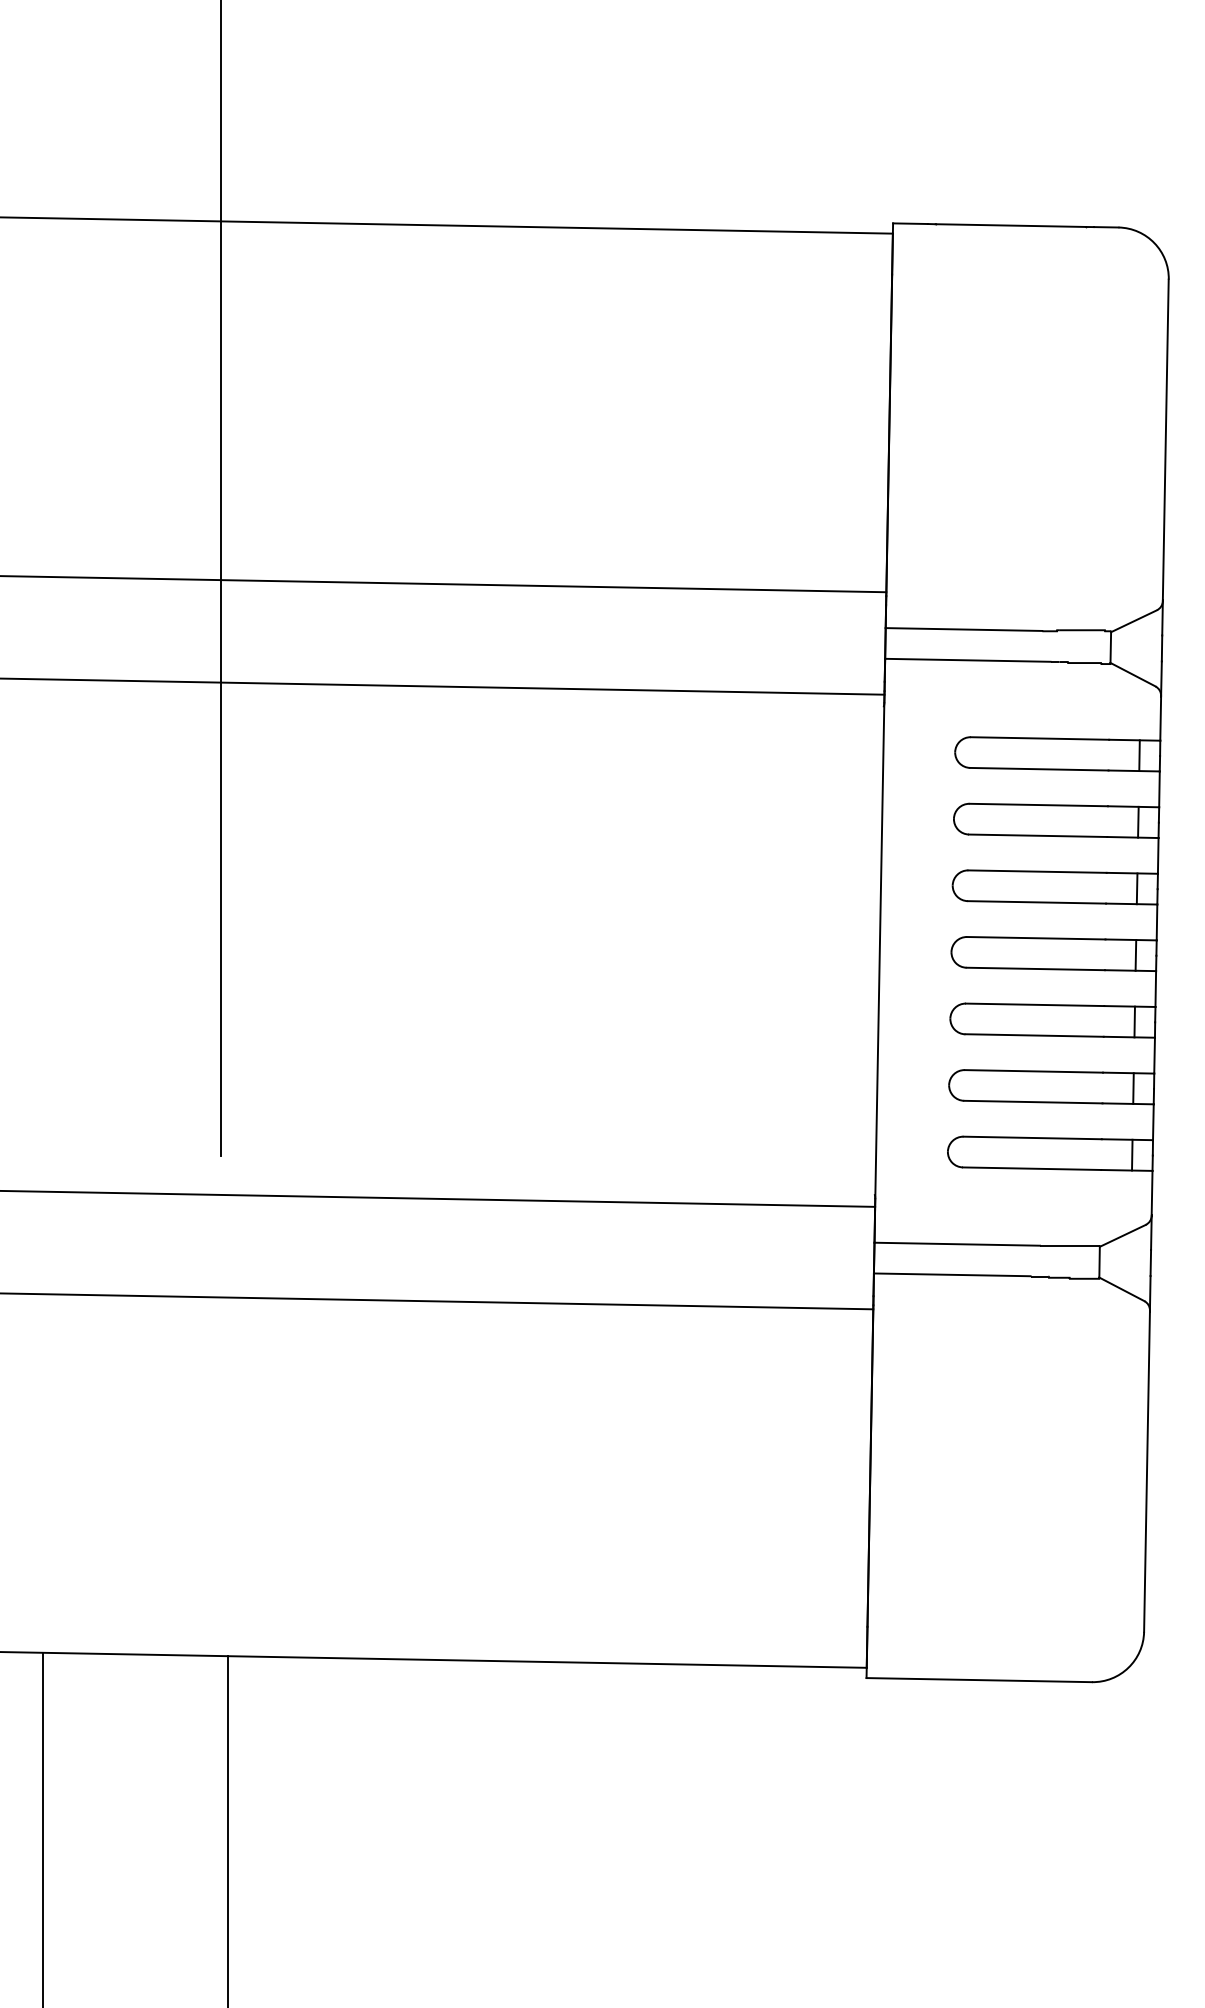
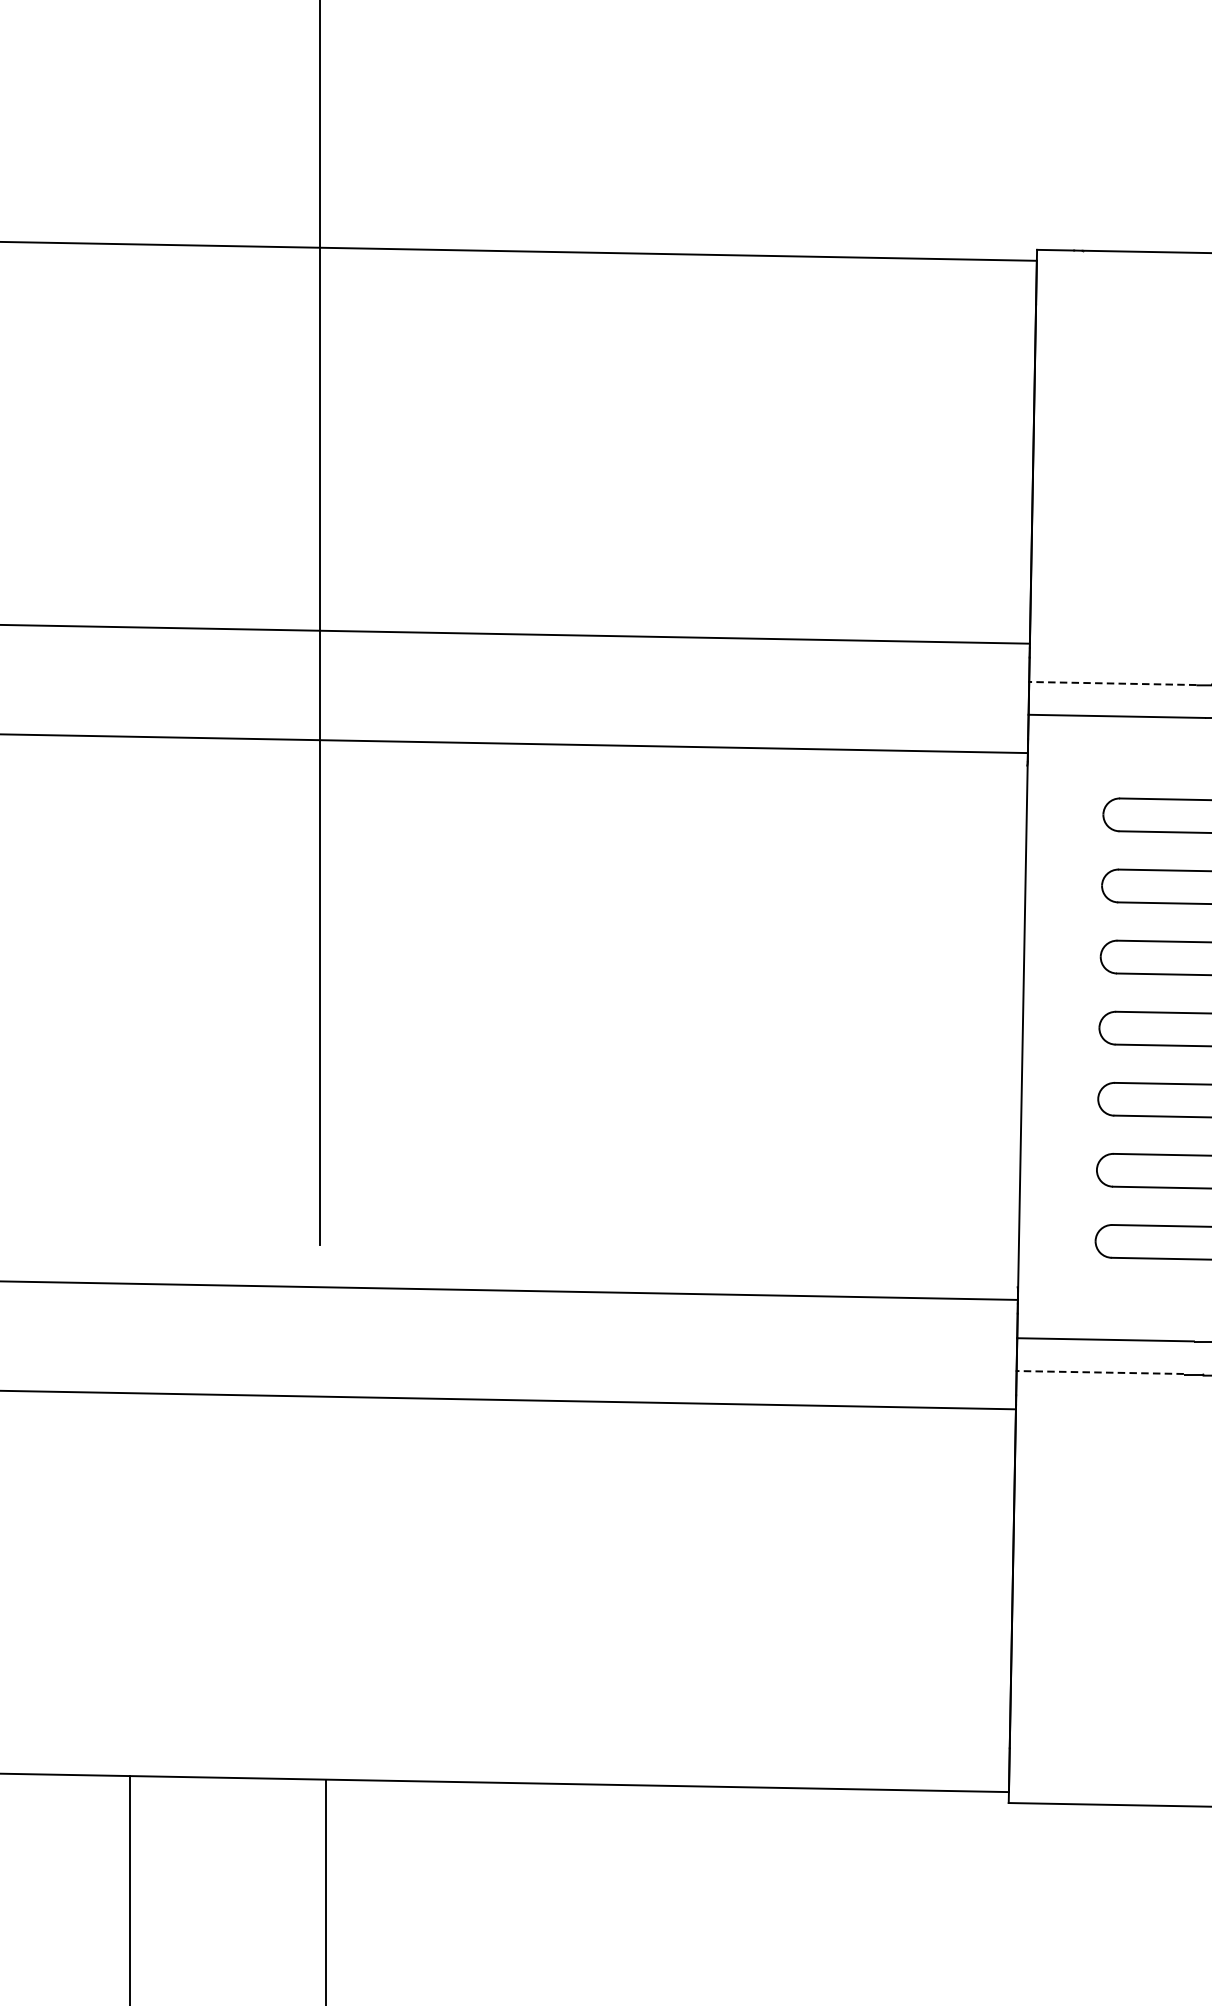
line: (963, 629) -> (1112, 683), solid -> dashed
line: (951, 1274) -> (1099, 1372), solid -> dashed

